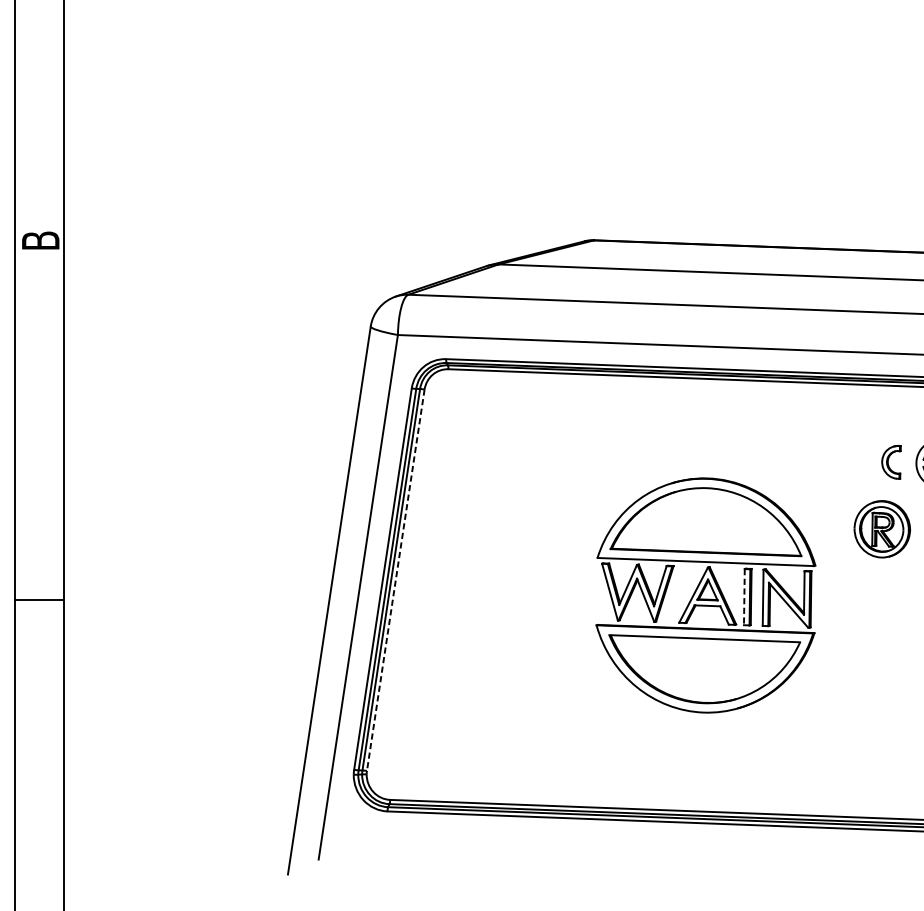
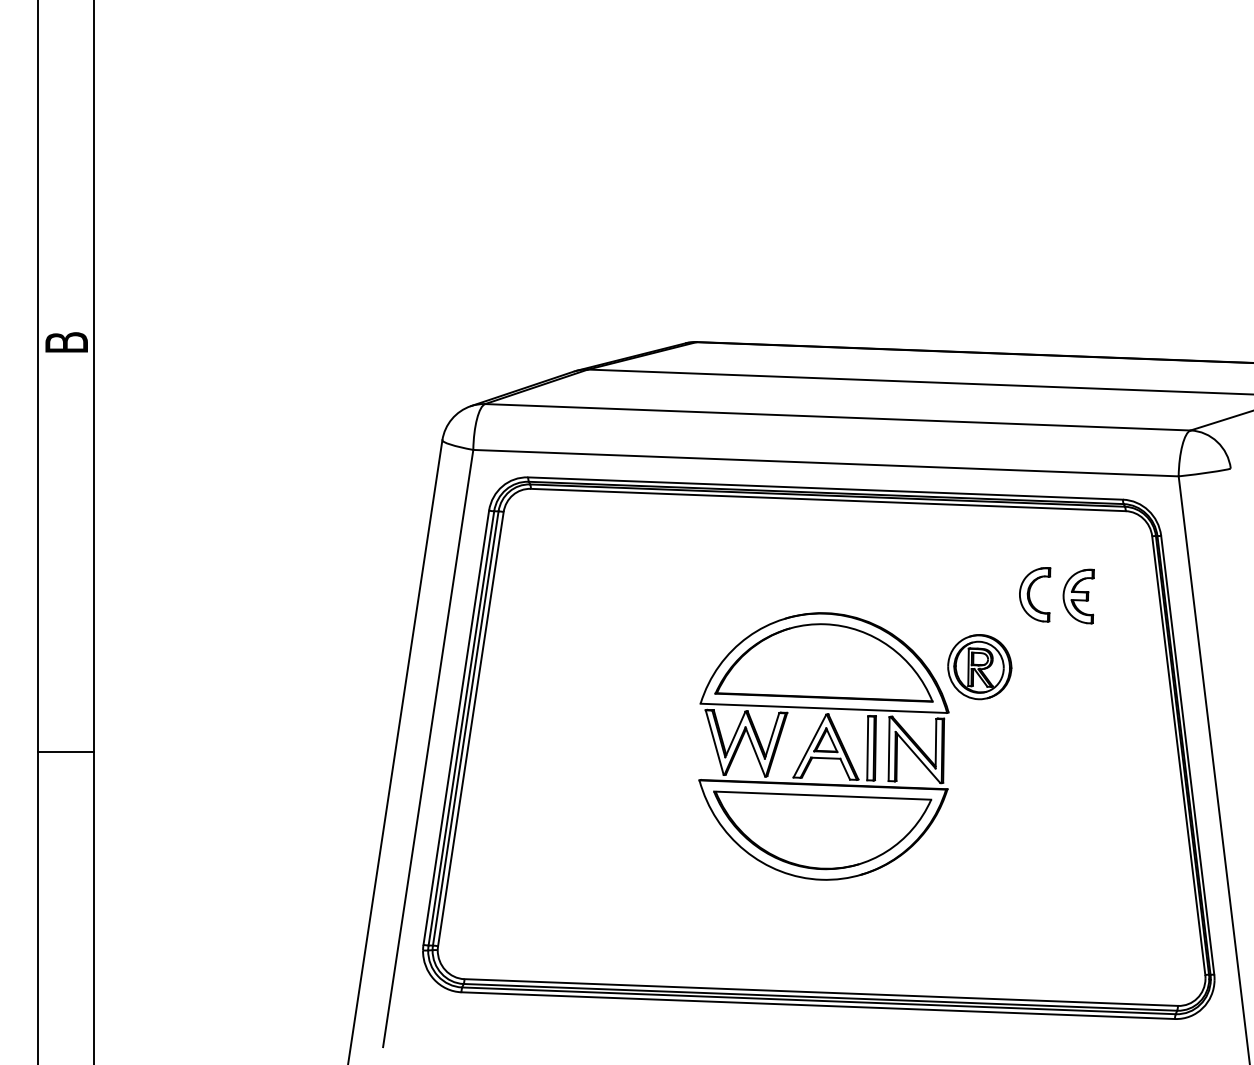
part: (891, 462) -> (1035, 594), size x1.43
part: (882, 529) -> (979, 667), moved
line: (395, 580) -> (470, 729), dashed -> solid
line: (744, 597) -> (867, 748), dashed -> solid

